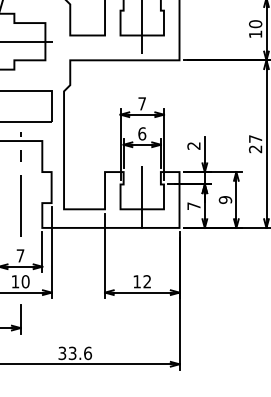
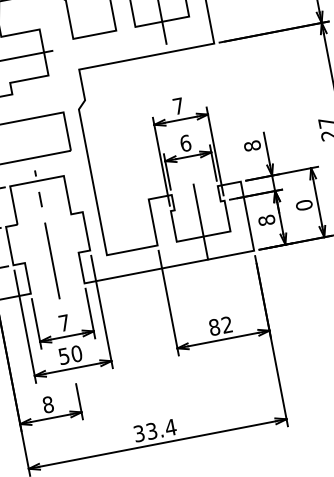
text: (193, 145) -> (251, 145), 2 -> 8
text: (225, 199) -> (304, 204), 9 -> 0
text: (193, 206) -> (266, 220), 7 -> 8
text: (15, 281) -> (64, 355), 10 -> 50
text: (137, 281) -> (214, 326), 12 -> 82
text: (87, 353) -> (170, 427), 33.6 -> 33.4

